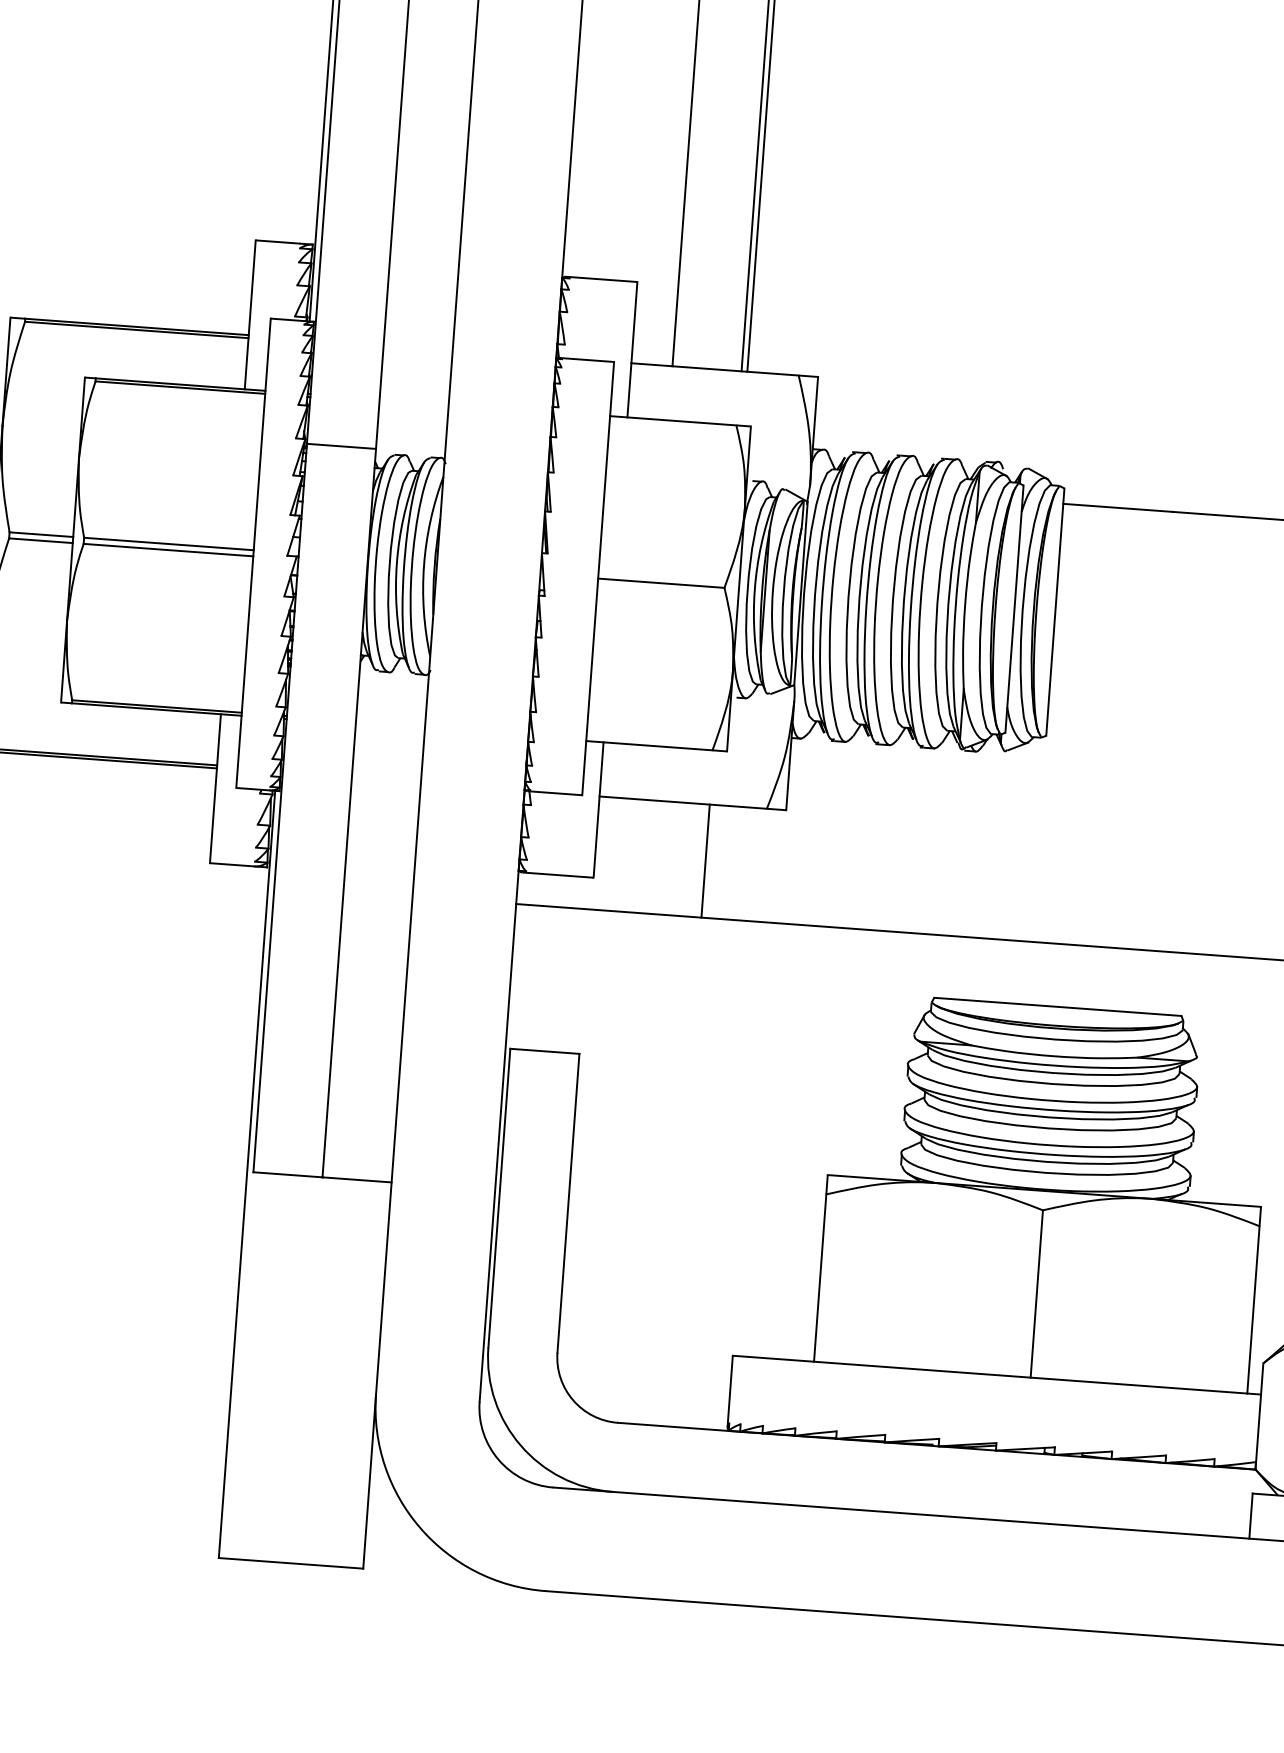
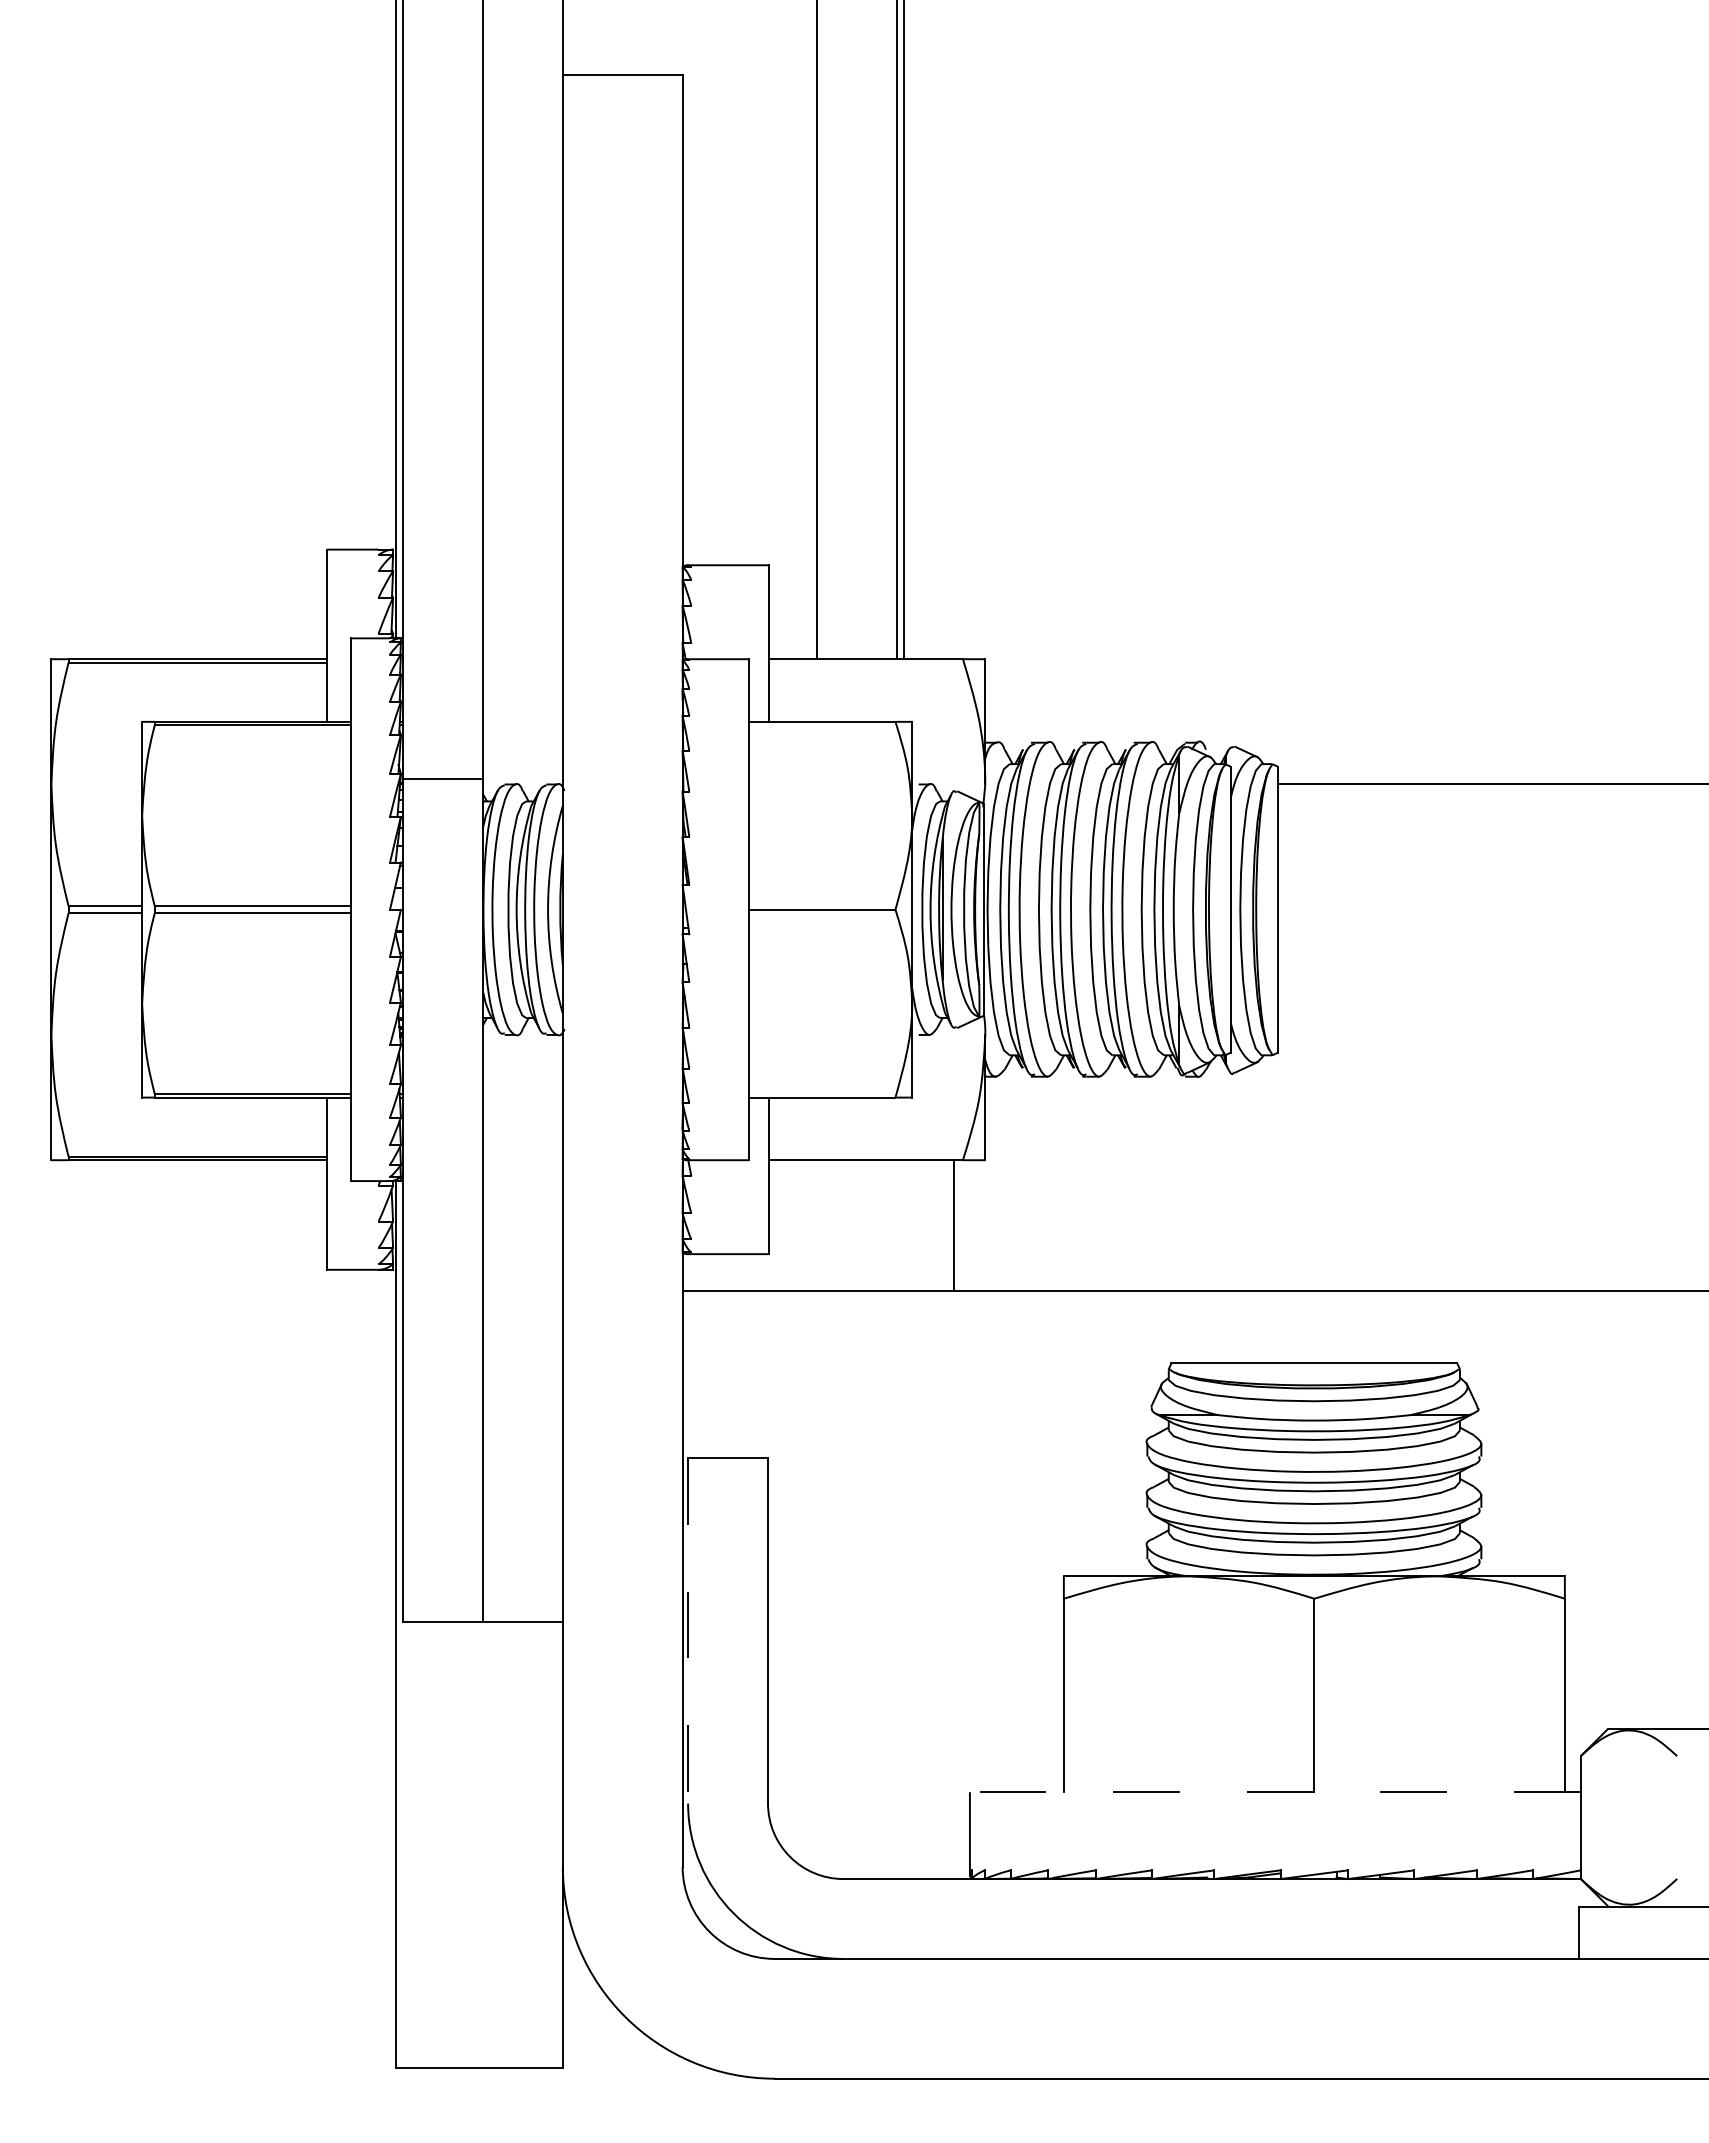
line: (705, 861) -> (953, 1225), moved
line: (499, 1198) -> (688, 1630), solid -> dashed
line: (996, 1375) -> (1274, 1792), solid -> dashed

